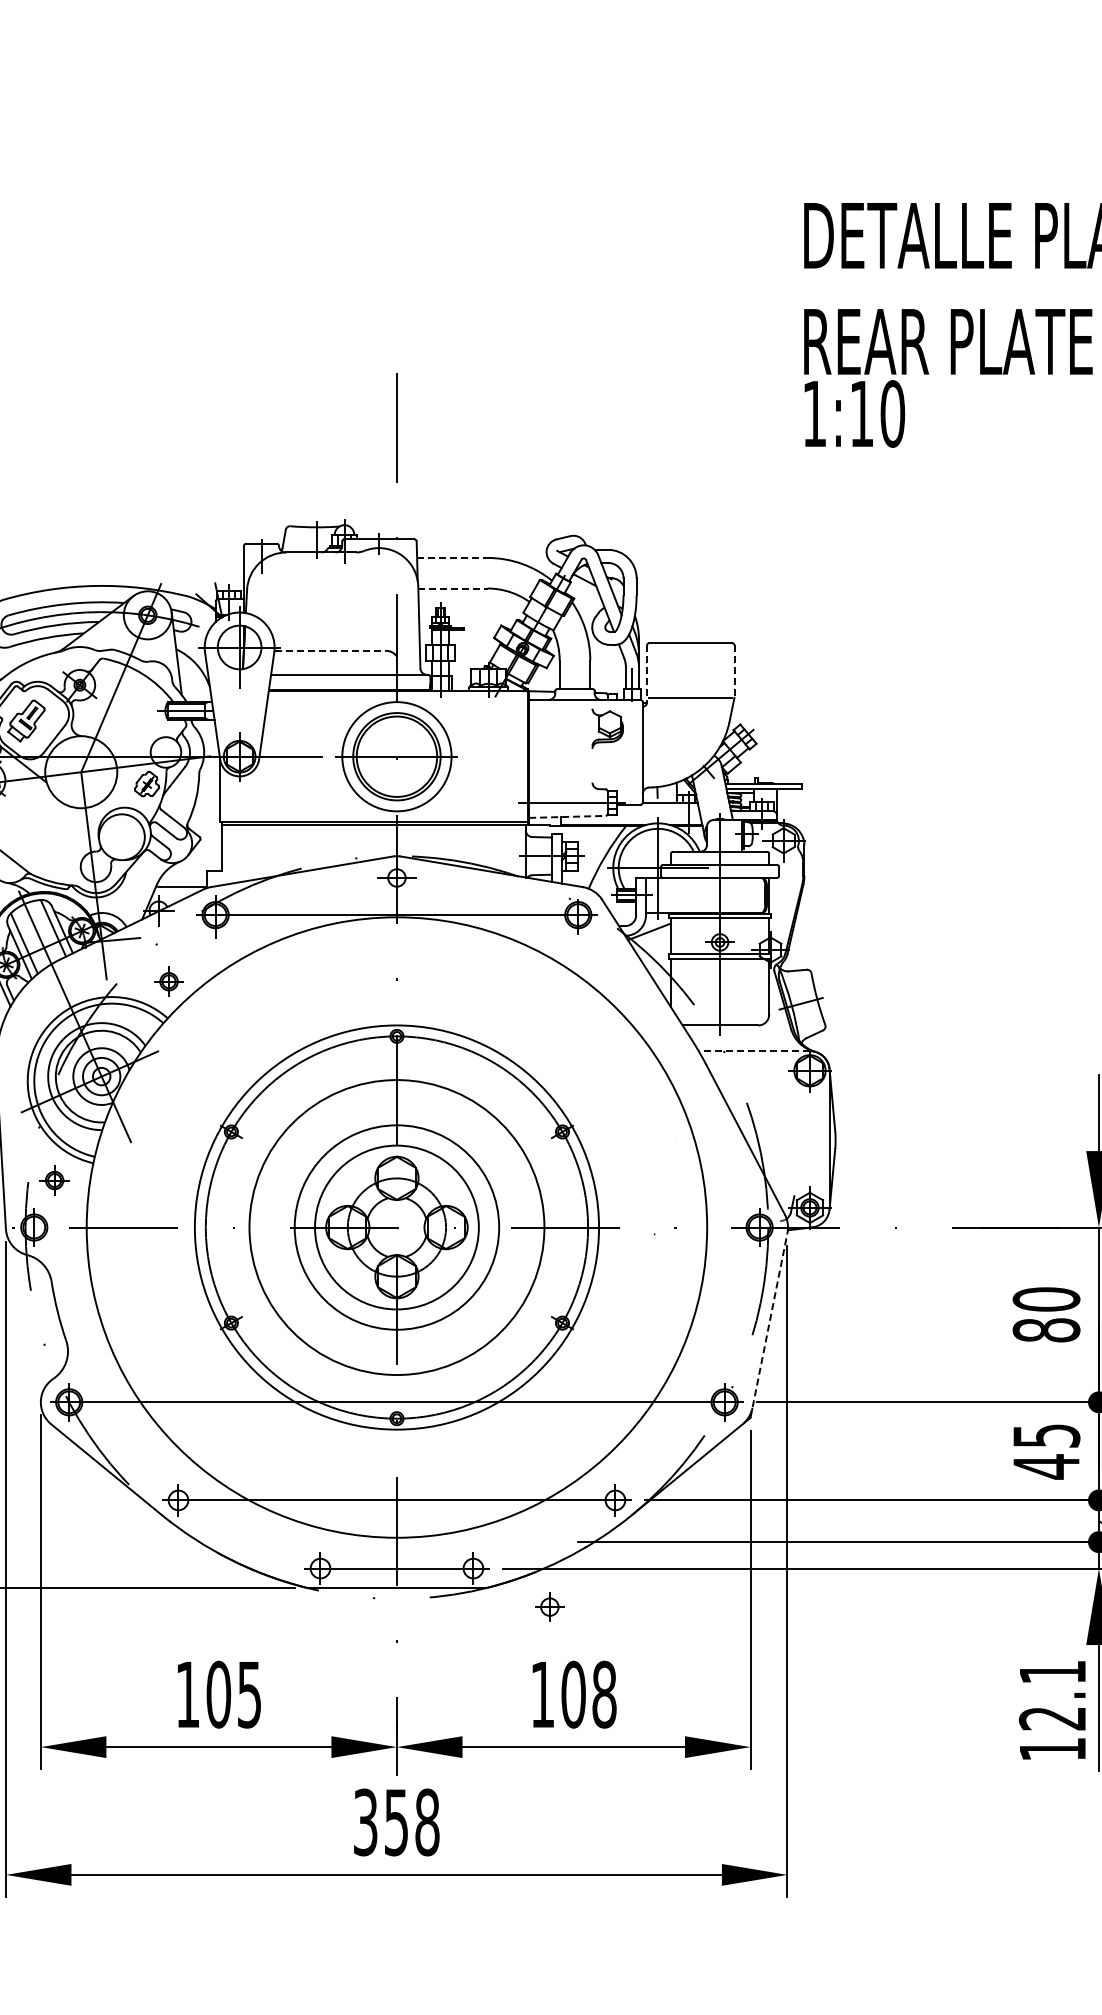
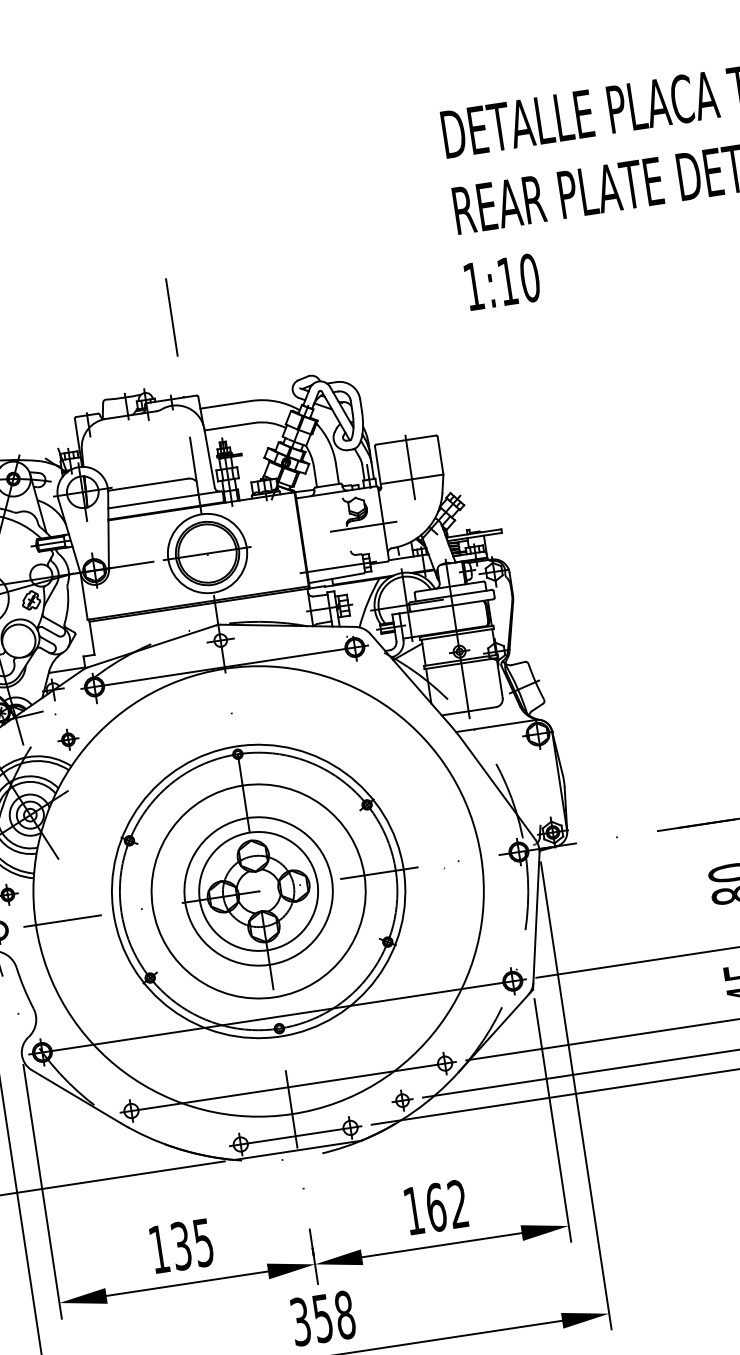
text: (854, 413) -> (502, 281), moved
line: (452, 557) -> (225, 404), dashed -> solid
line: (452, 588) -> (229, 426), dashed -> solid
line: (330, 650) -> (148, 484), dashed -> solid
line: (734, 672) -> (440, 456), dashed -> solid
line: (647, 673) -> (378, 466), dashed -> solid
line: (690, 680) -> (409, 466), added
line: (615, 752) -> (363, 526), added
line: (567, 816) -> (336, 577), dashed -> solid
line: (754, 1051) -> (496, 726), dashed -> solid
line: (769, 1324) -> (536, 920), dashed -> solid
part: (549, 1606) -> (402, 1100), moved
text: (218, 1694) -> (181, 1245), 105 -> 135
text: (588, 1694) -> (446, 1205), 108 -> 162

